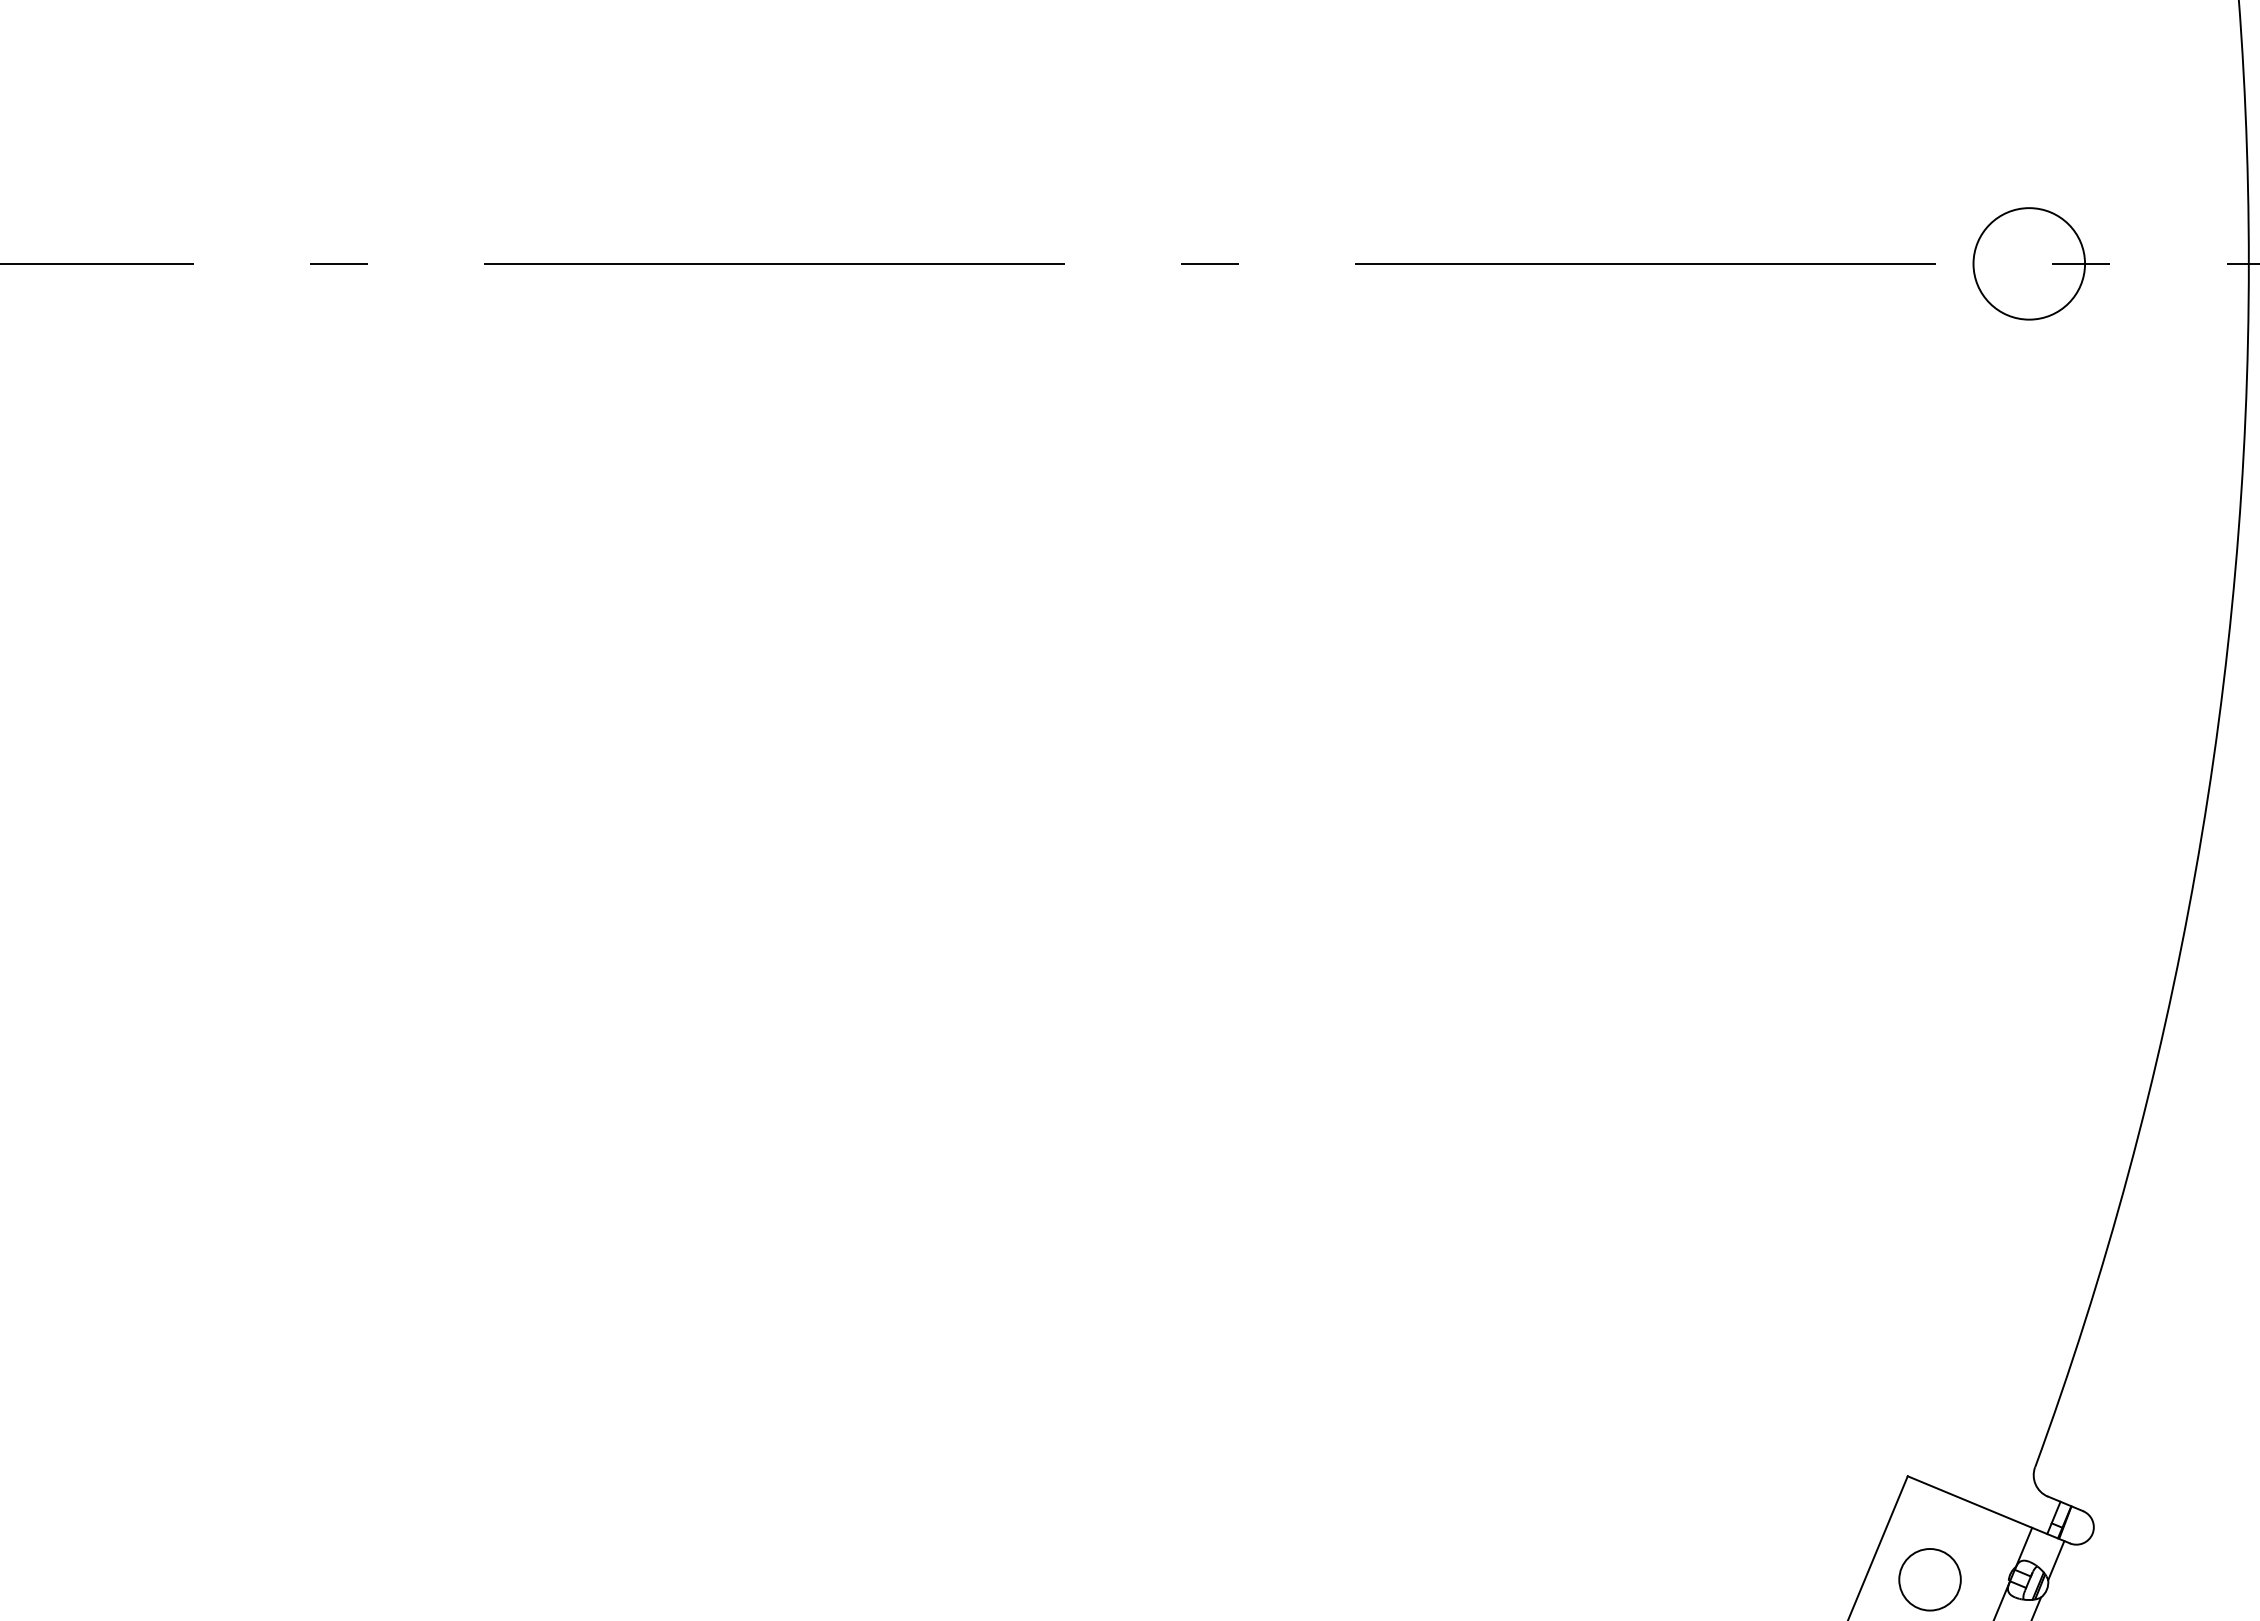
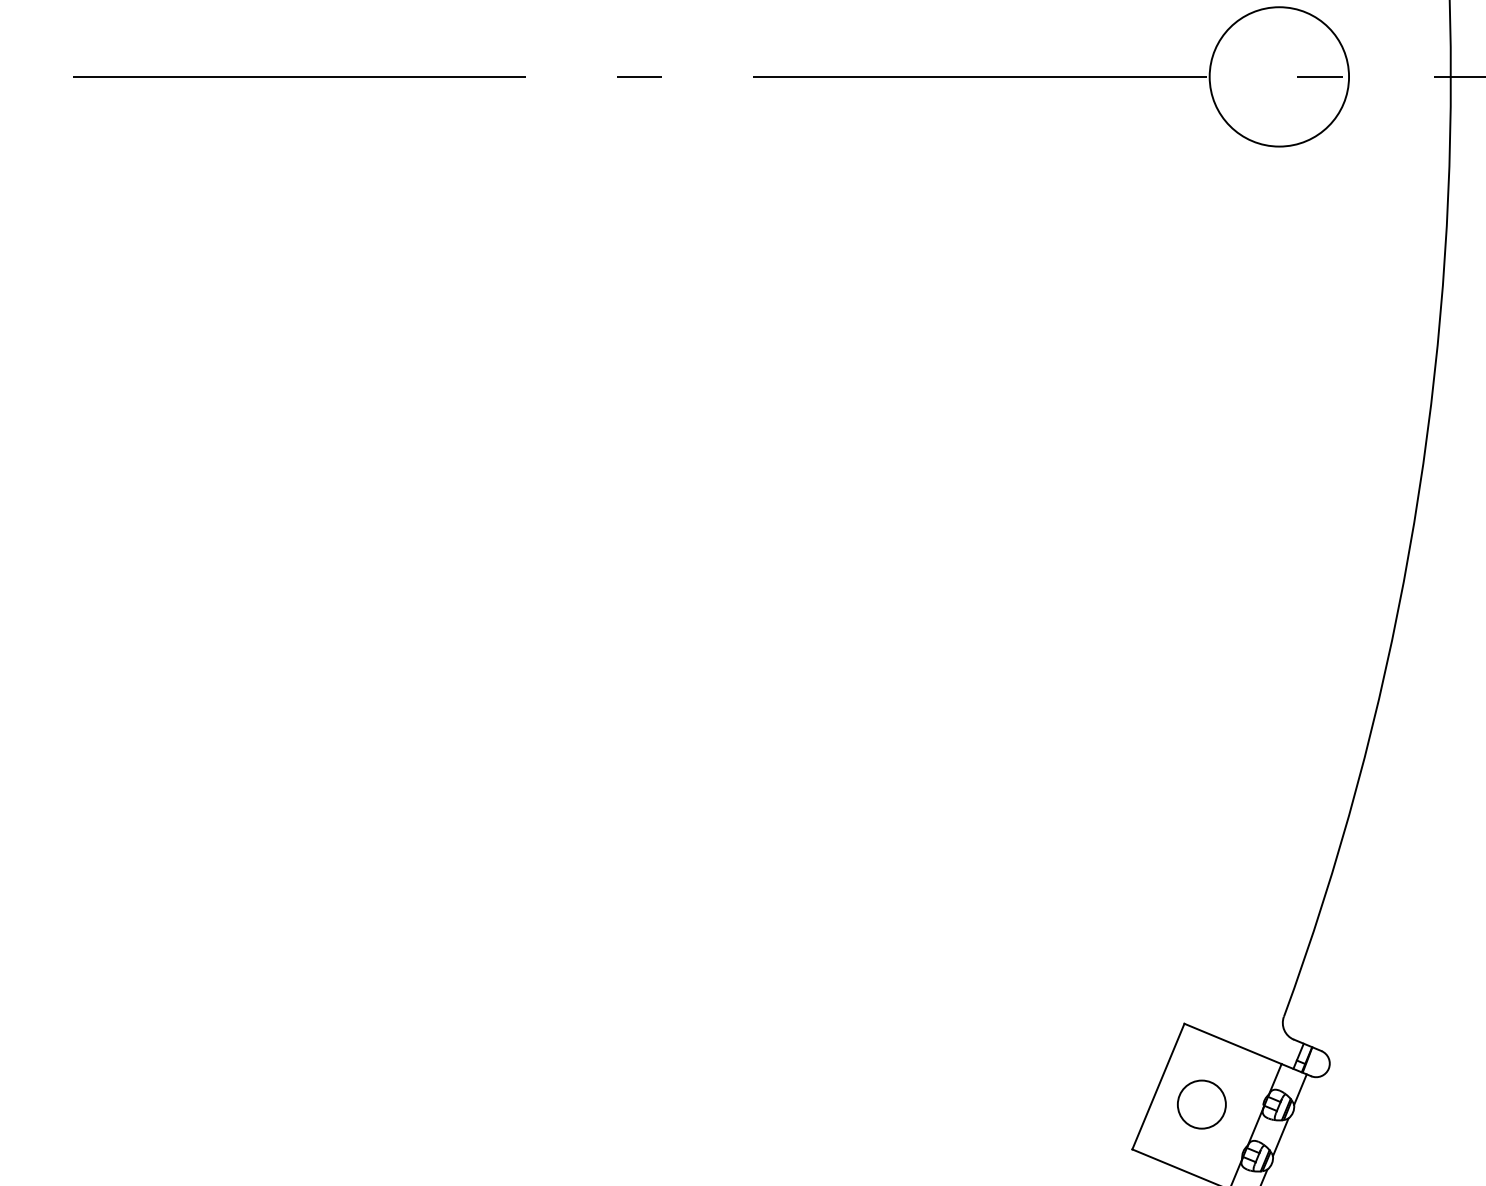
circle: (2029, 263) -> (1279, 76), size x1.6

